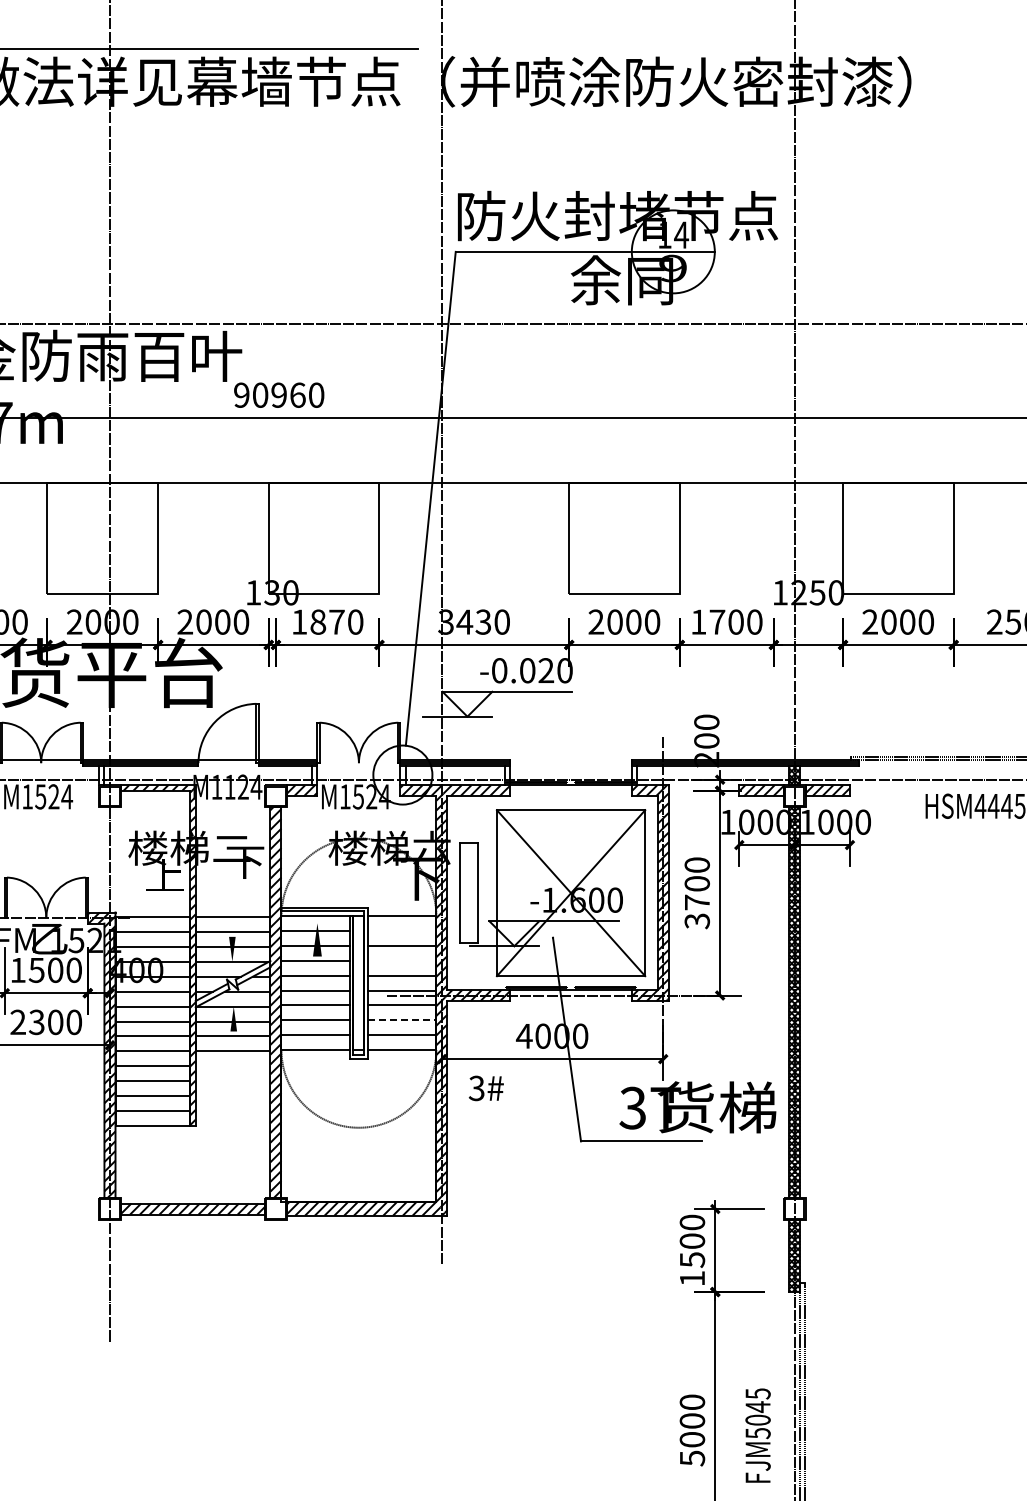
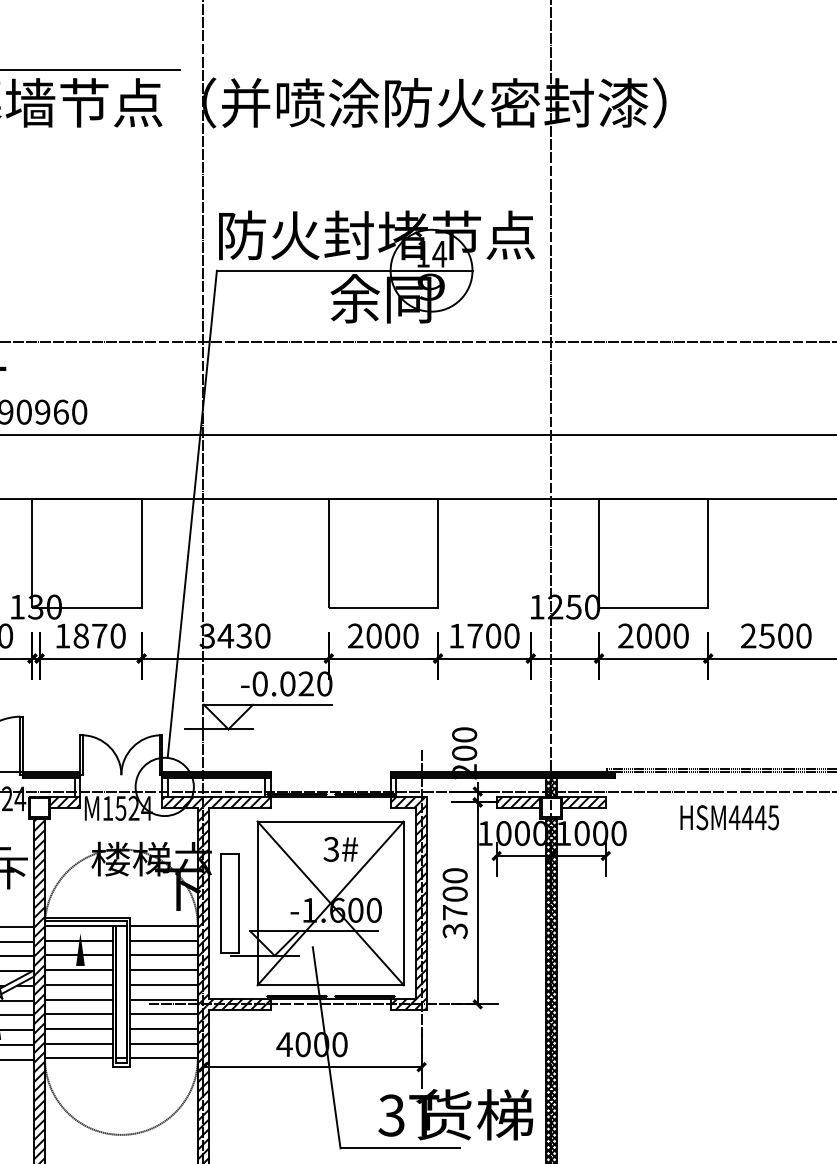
line: (401, 930) -> (163, 940), added
line: (401, 960) -> (163, 969), added
line: (402, 1020) -> (164, 1029), dashed -> solid
text: (485, 1088) -> (339, 849), moved

